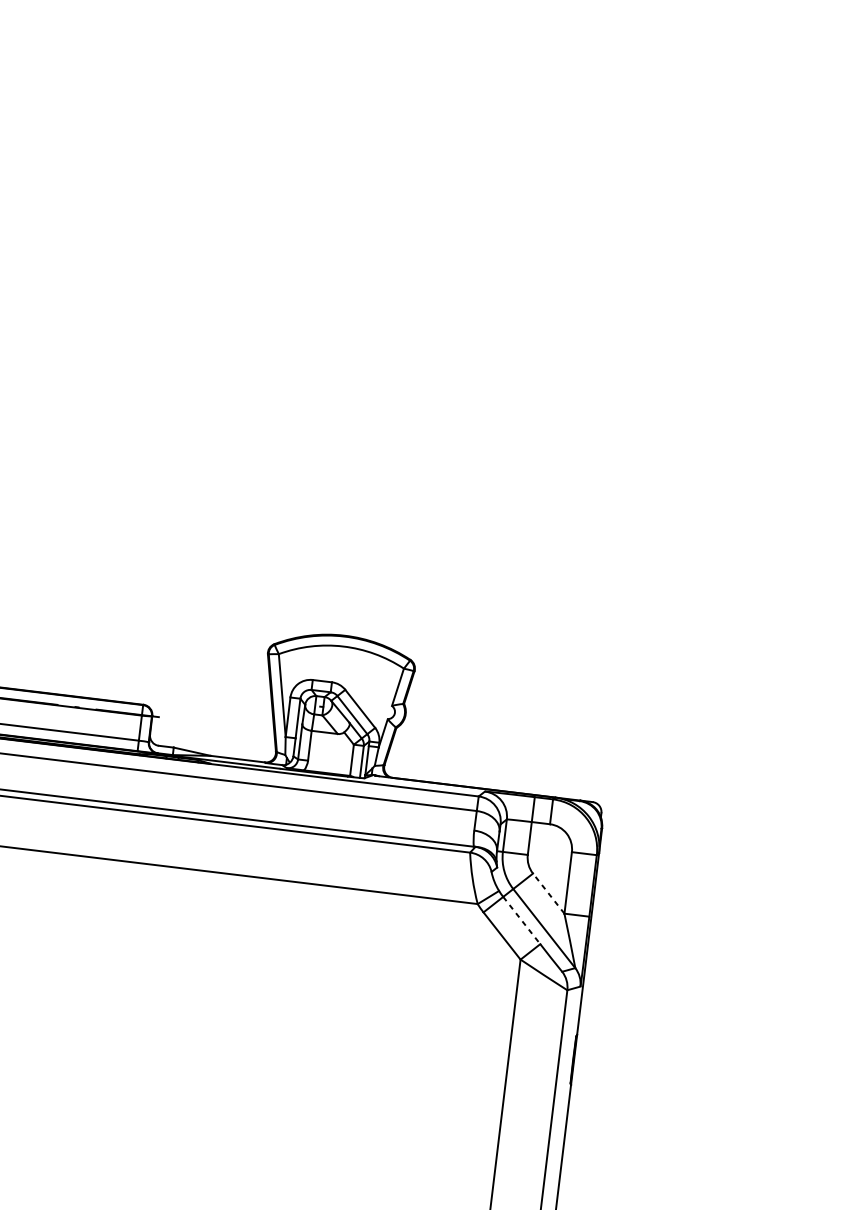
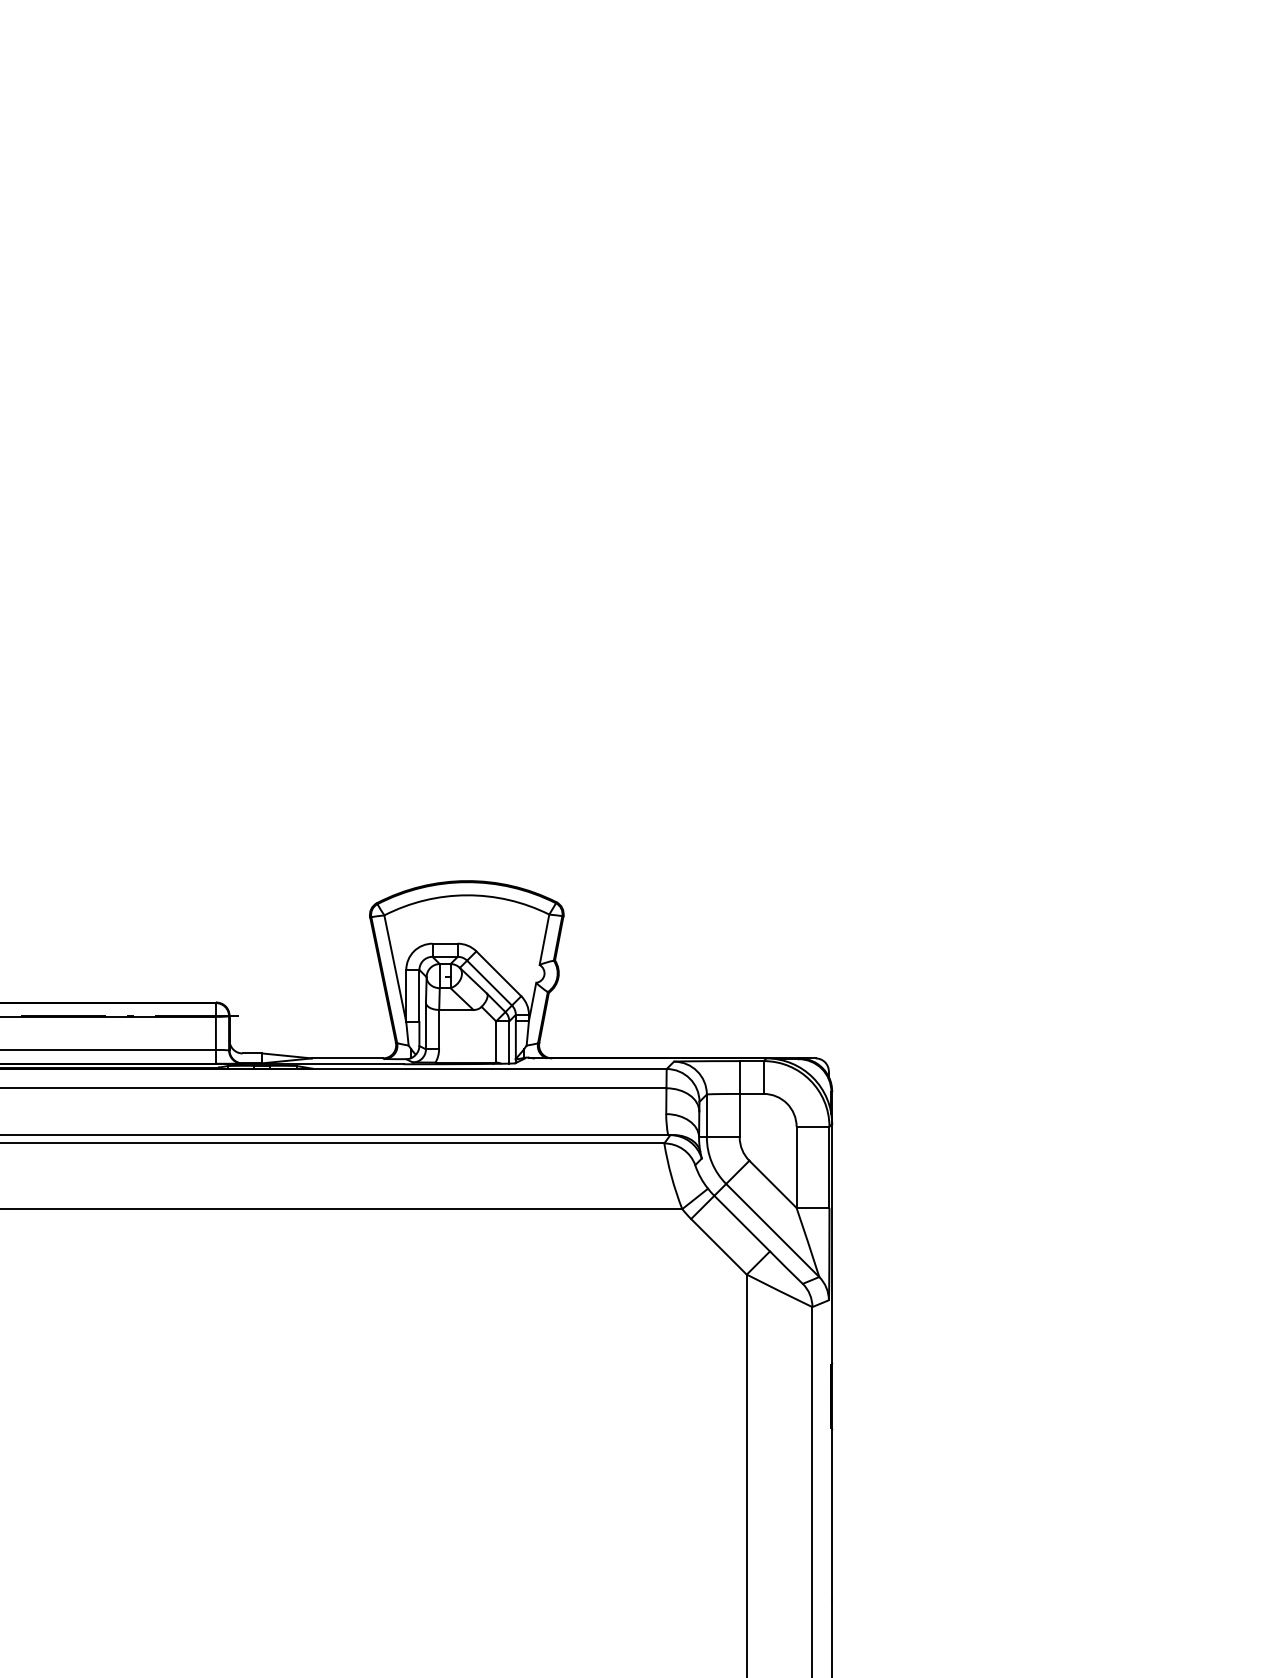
line: (548, 893) -> (772, 1184), dashed -> solid
line: (522, 920) -> (742, 1223), dashed -> solid

